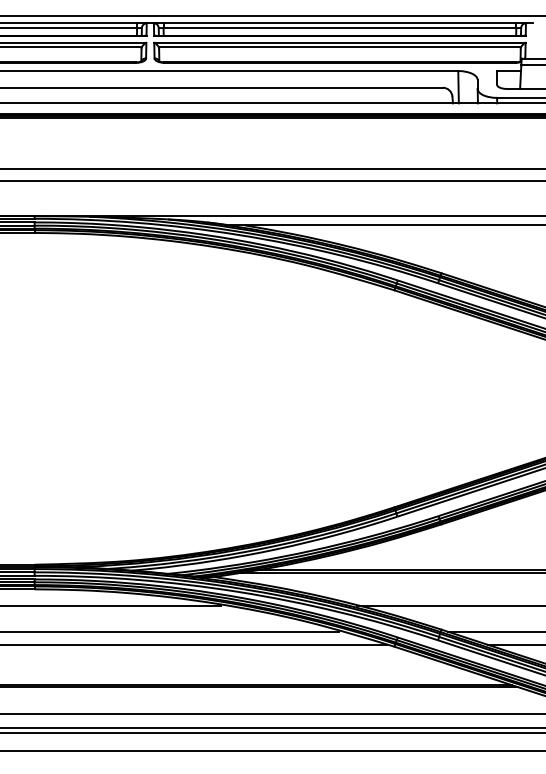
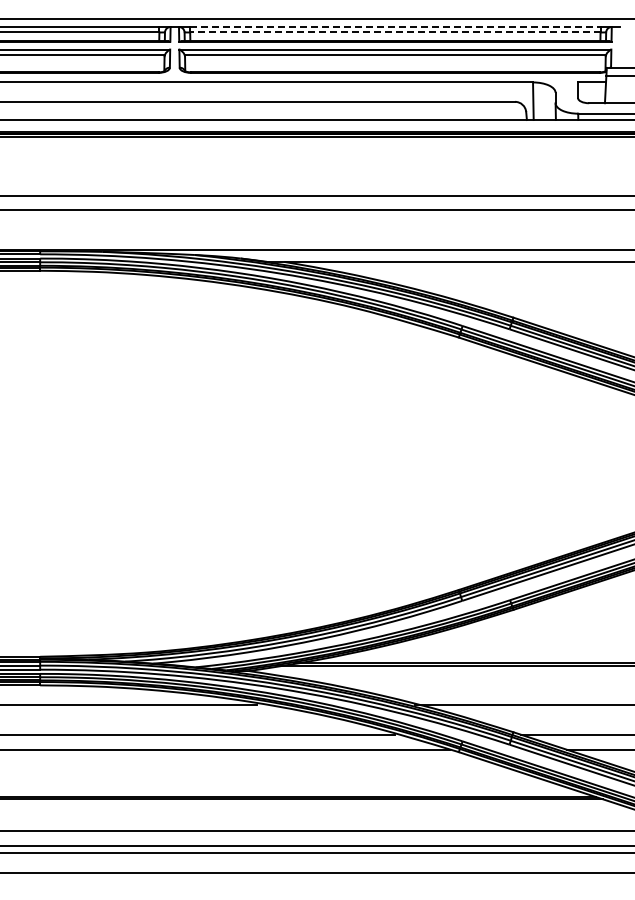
line: (340, 22) -> (395, 26), solid -> dashed
line: (339, 28) -> (394, 32), solid -> dashed

